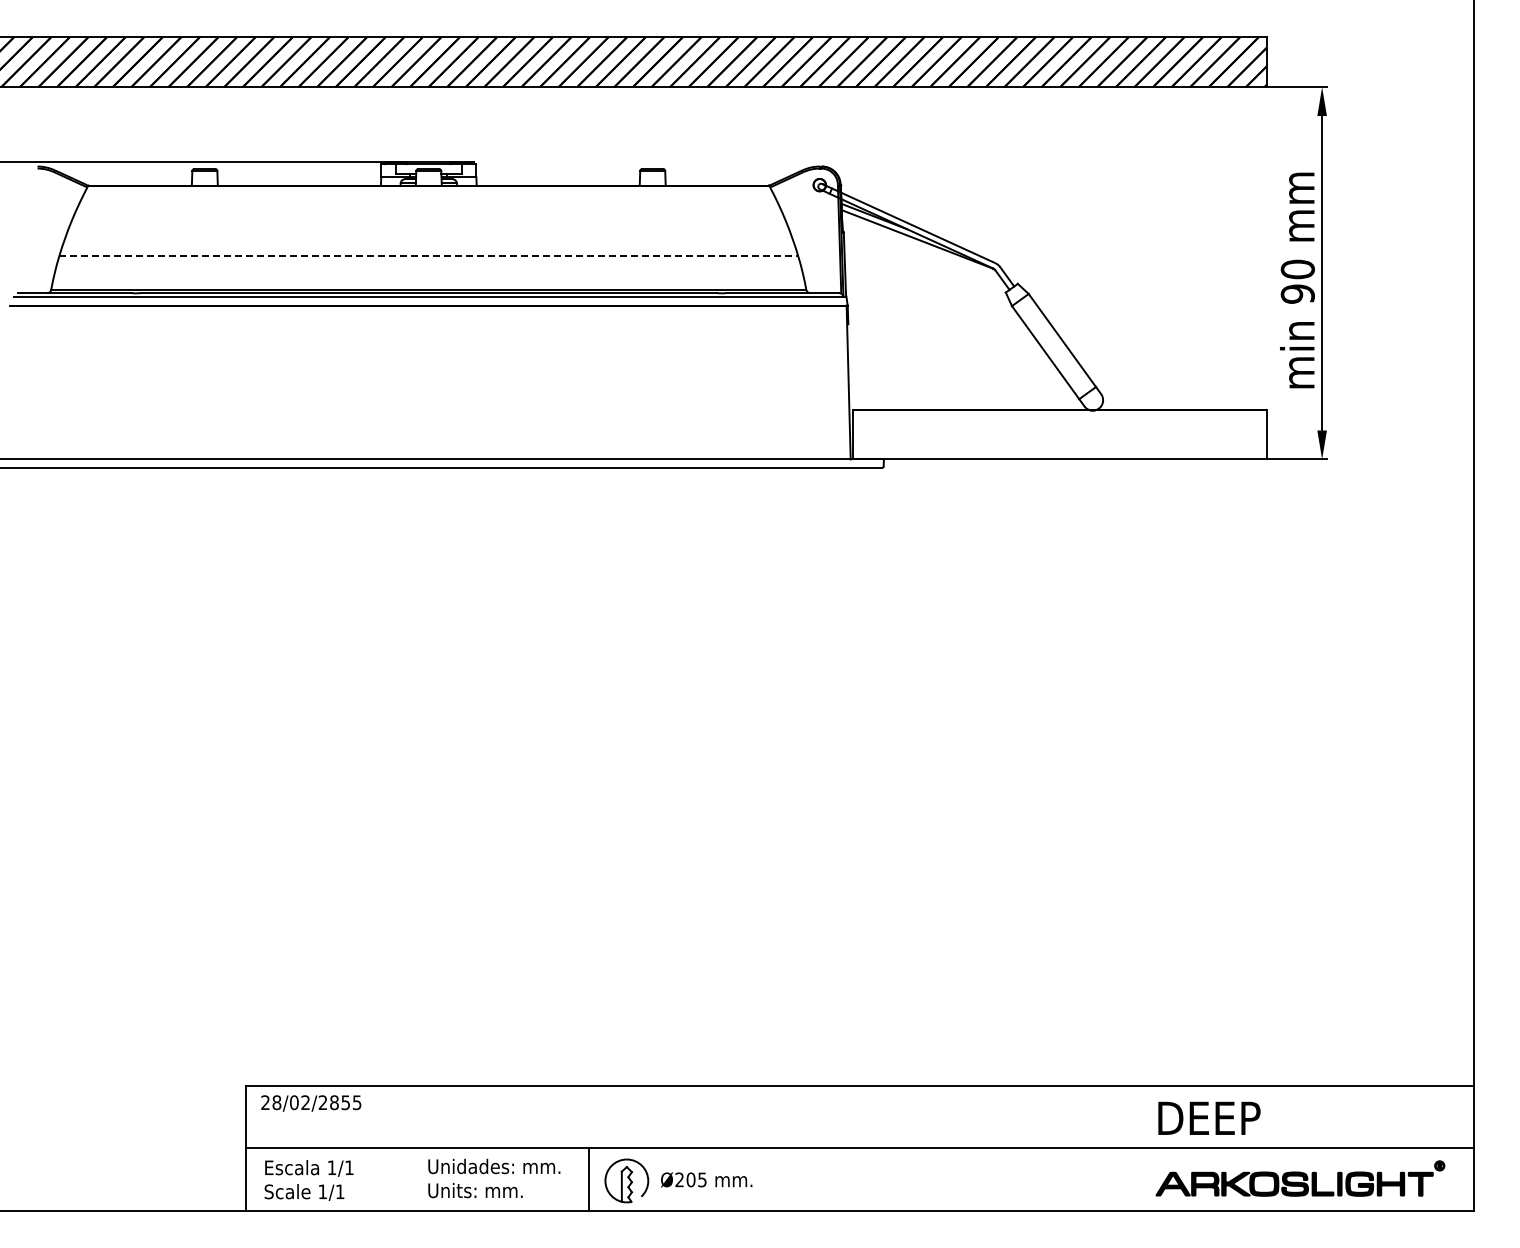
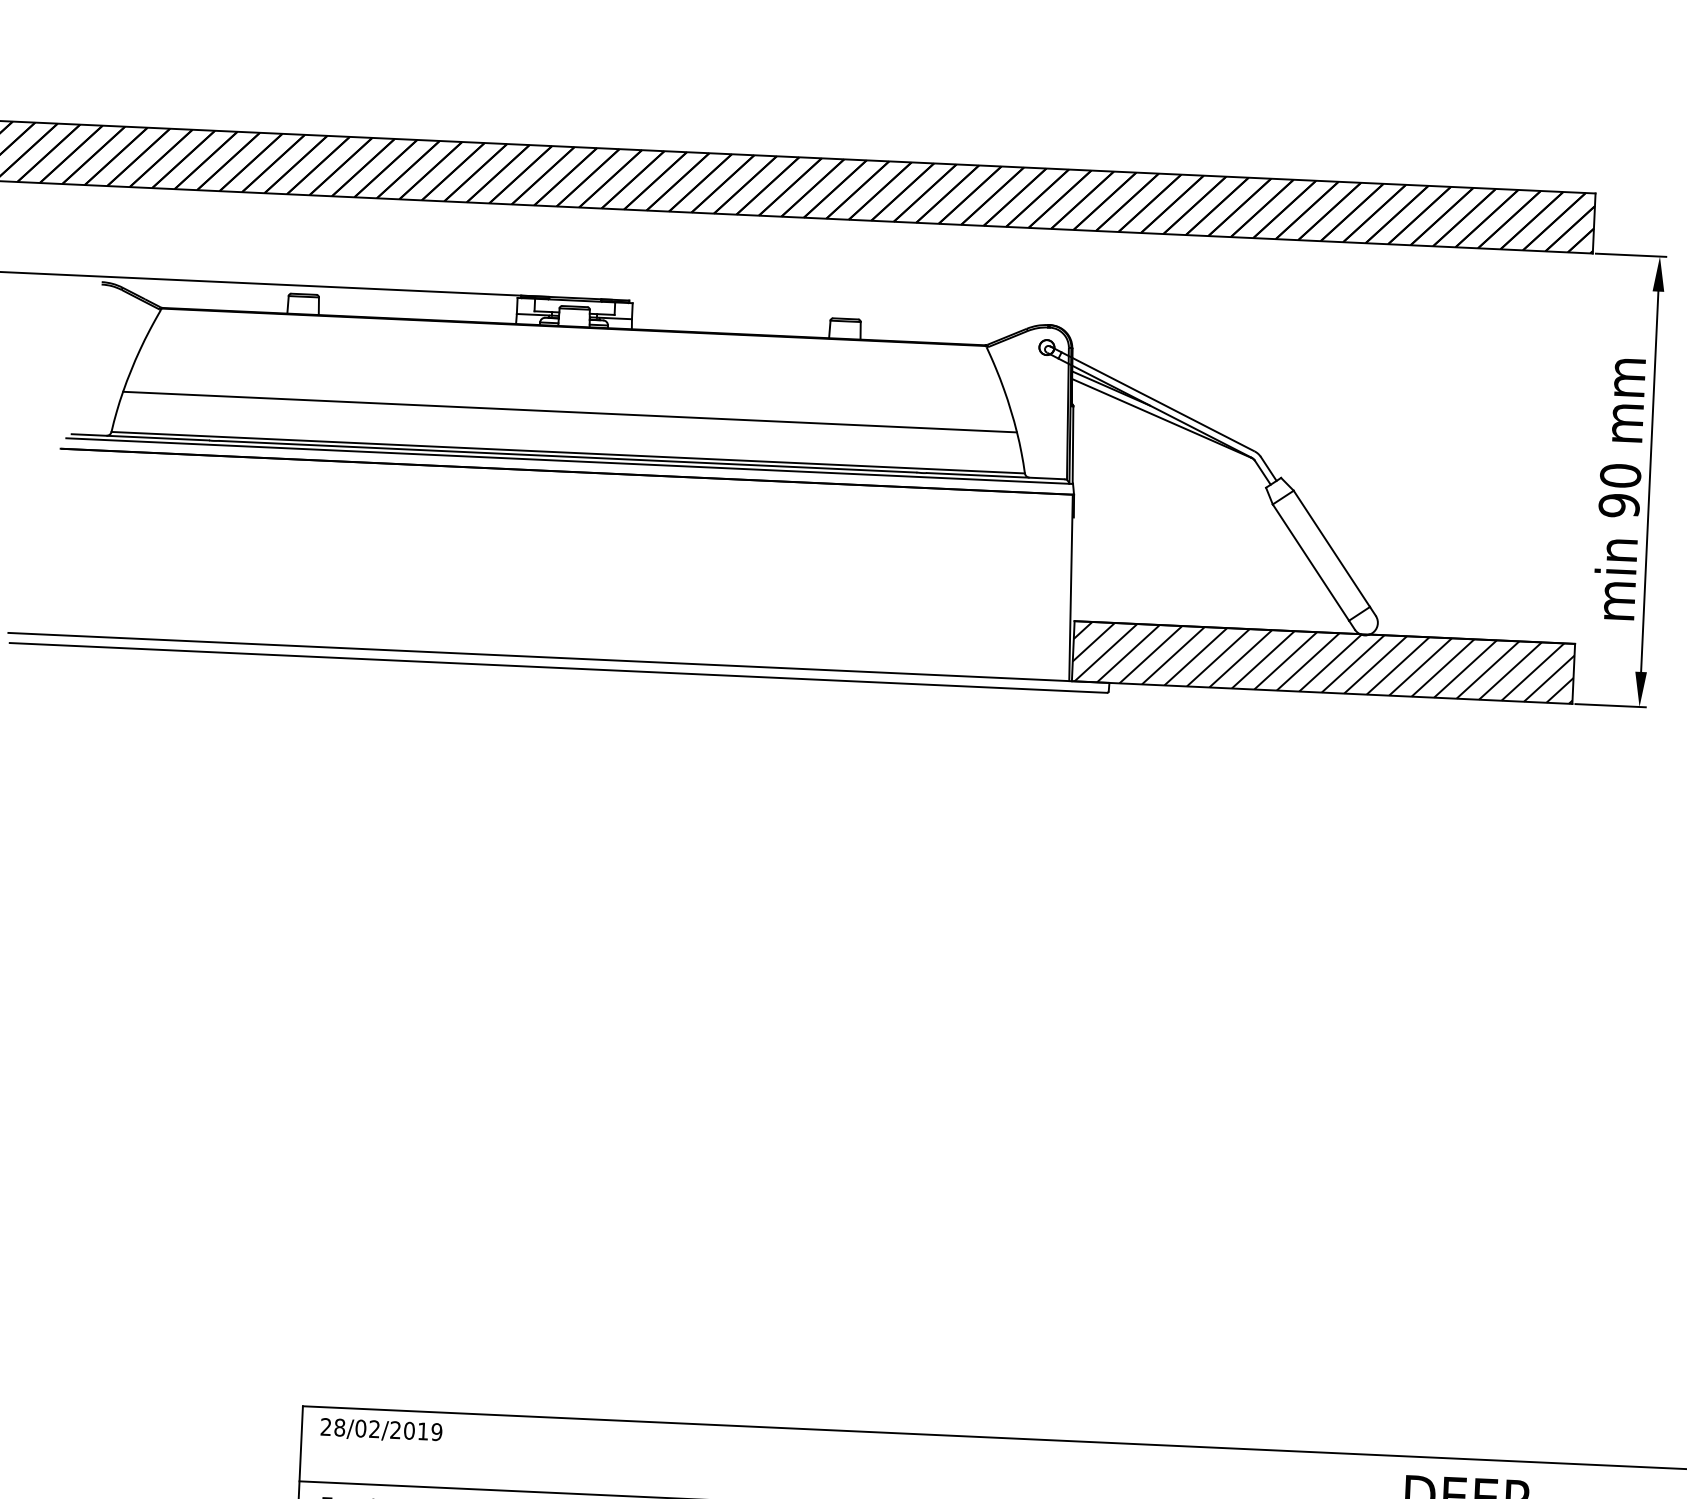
line: (429, 256) -> (570, 412), dashed -> solid
hatch: (1059, 434) -> (1323, 662), added
text: (345, 1102) -> (422, 1431), 28/02/2855 -> 28/02/2019

